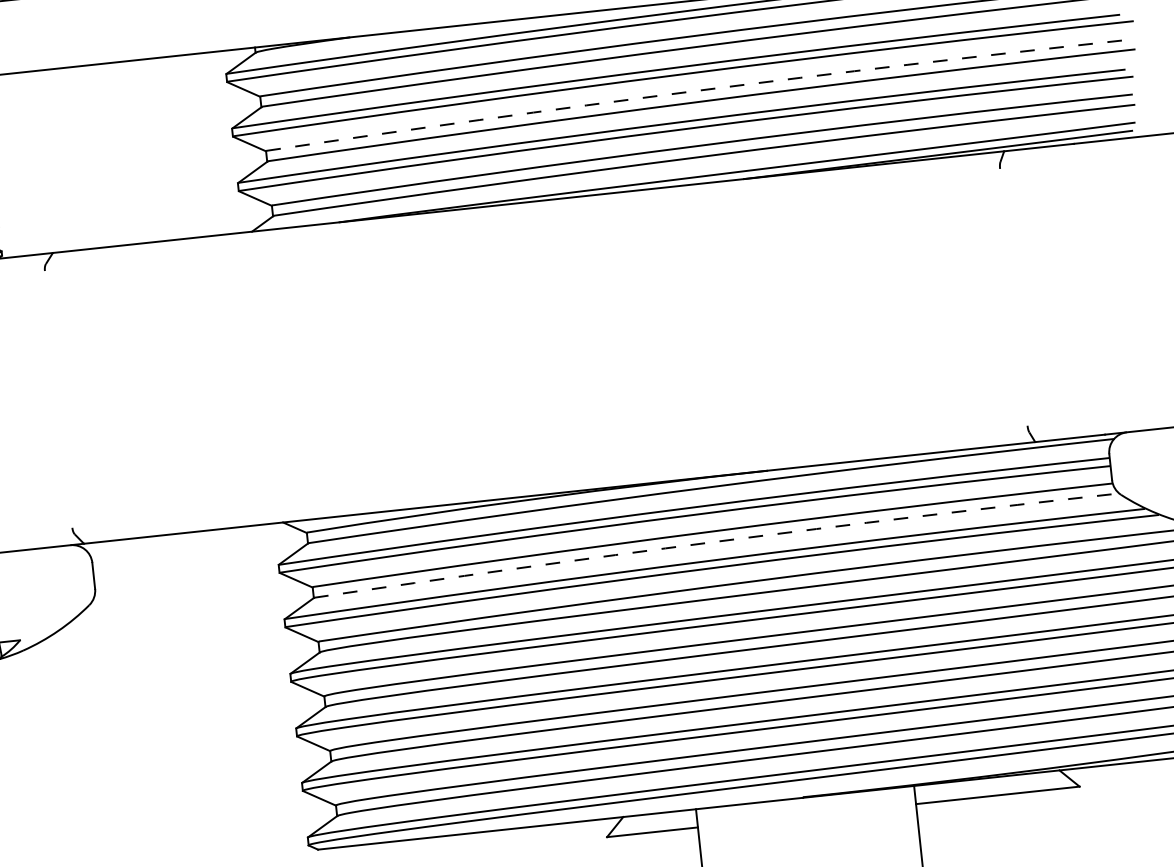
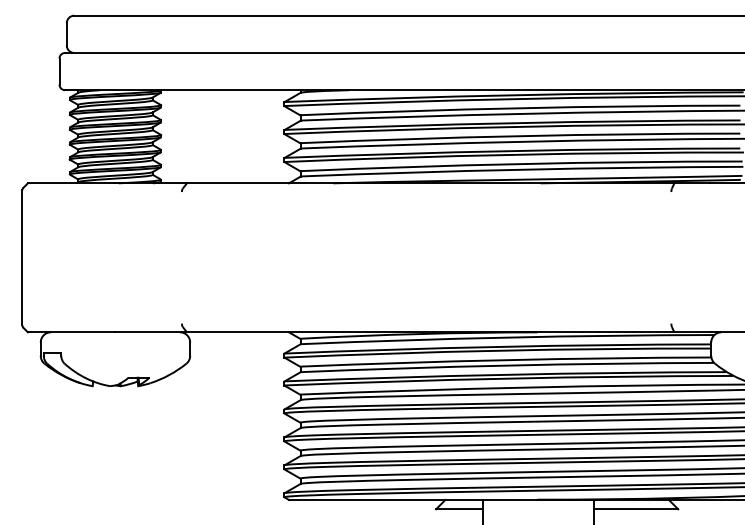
arc: (694, 91) -> (520, 136), dashed -> solid
arc: (716, 541) -> (507, 365), dashed -> solid

